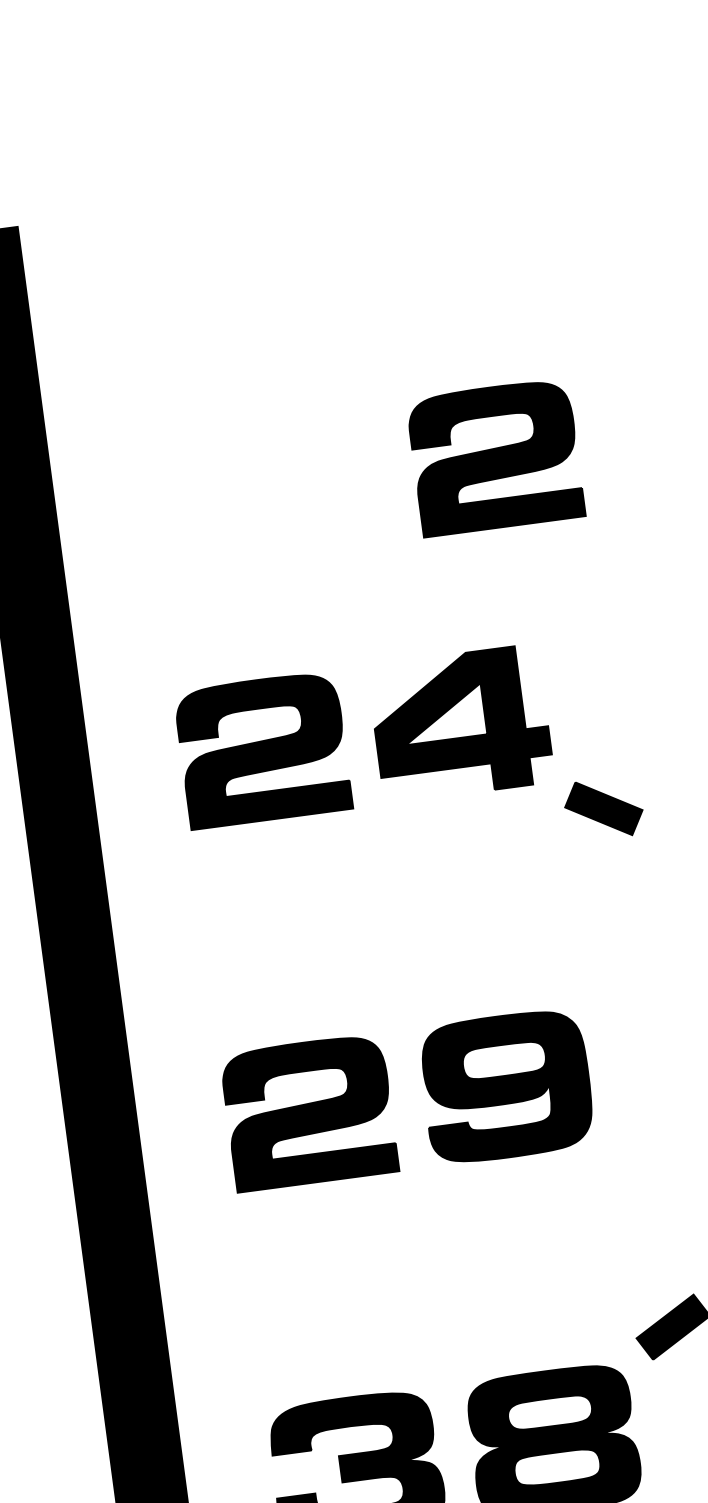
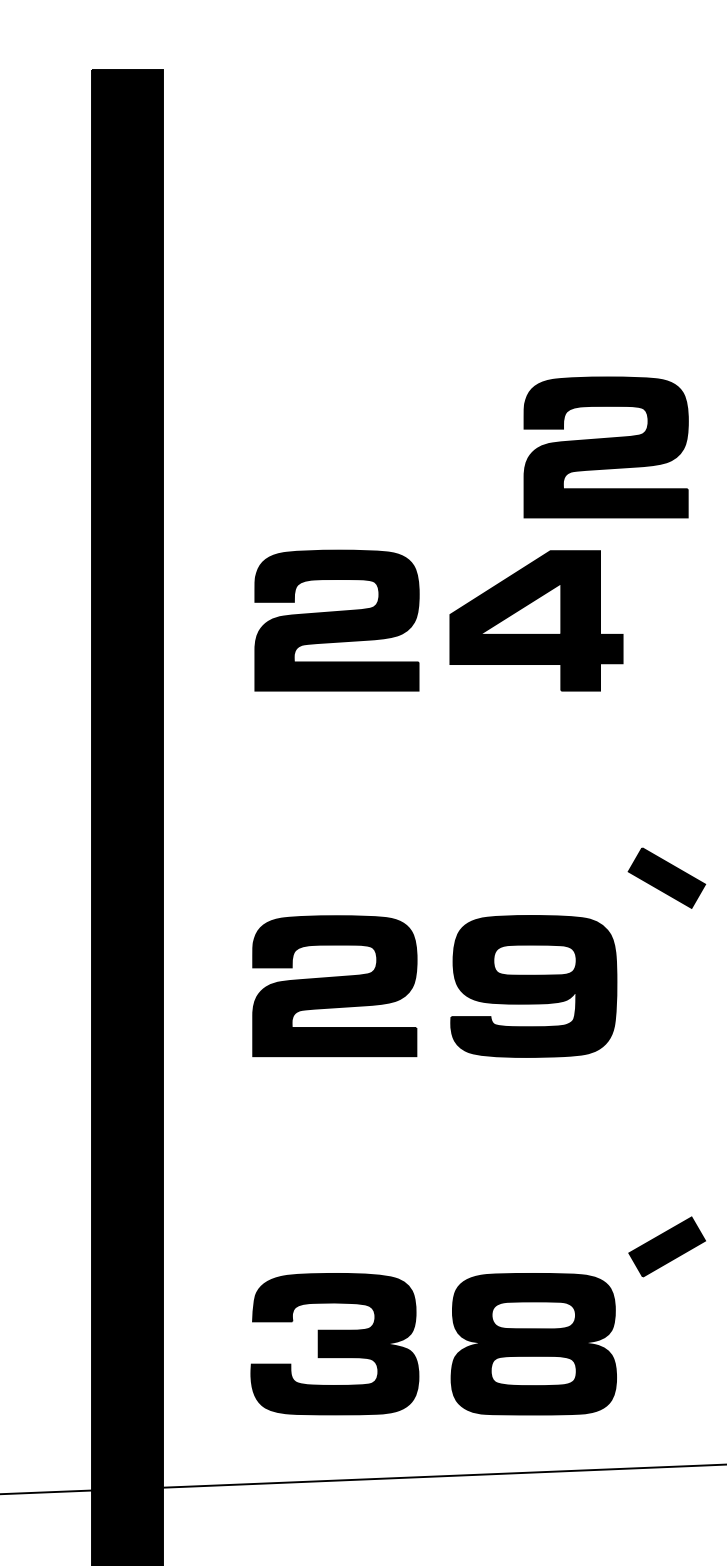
part: (495, 457) -> (605, 447), moved
part: (603, 808) -> (666, 877), moved

